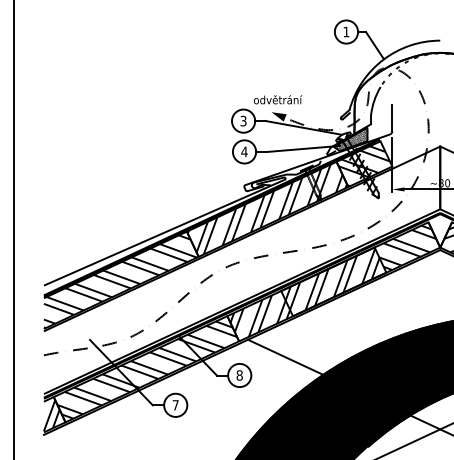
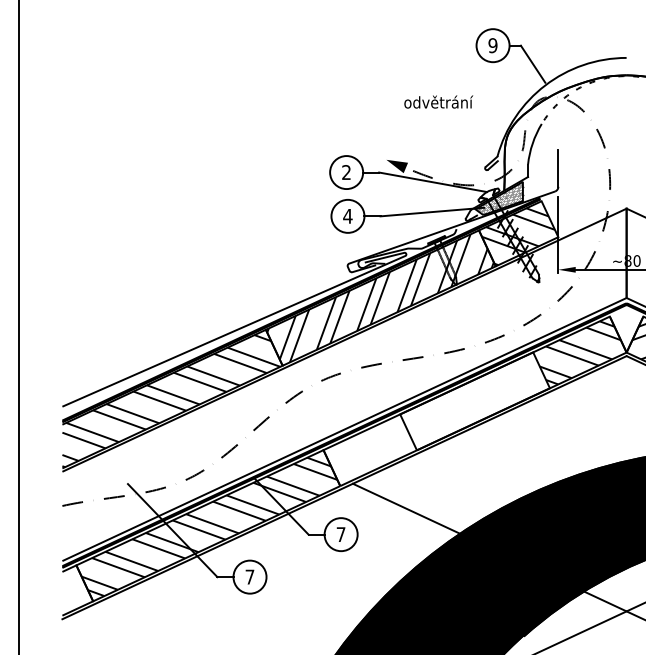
text: (346, 31) -> (492, 45), 1 -> 9
text: (277, 99) -> (438, 101), moved
text: (243, 121) -> (346, 172), 3 -> 2
hatch: (304, 292) -> (433, 416), removed
text: (239, 375) -> (340, 534), 8 -> 7
hatch: (51, 415) -> (73, 591), removed

